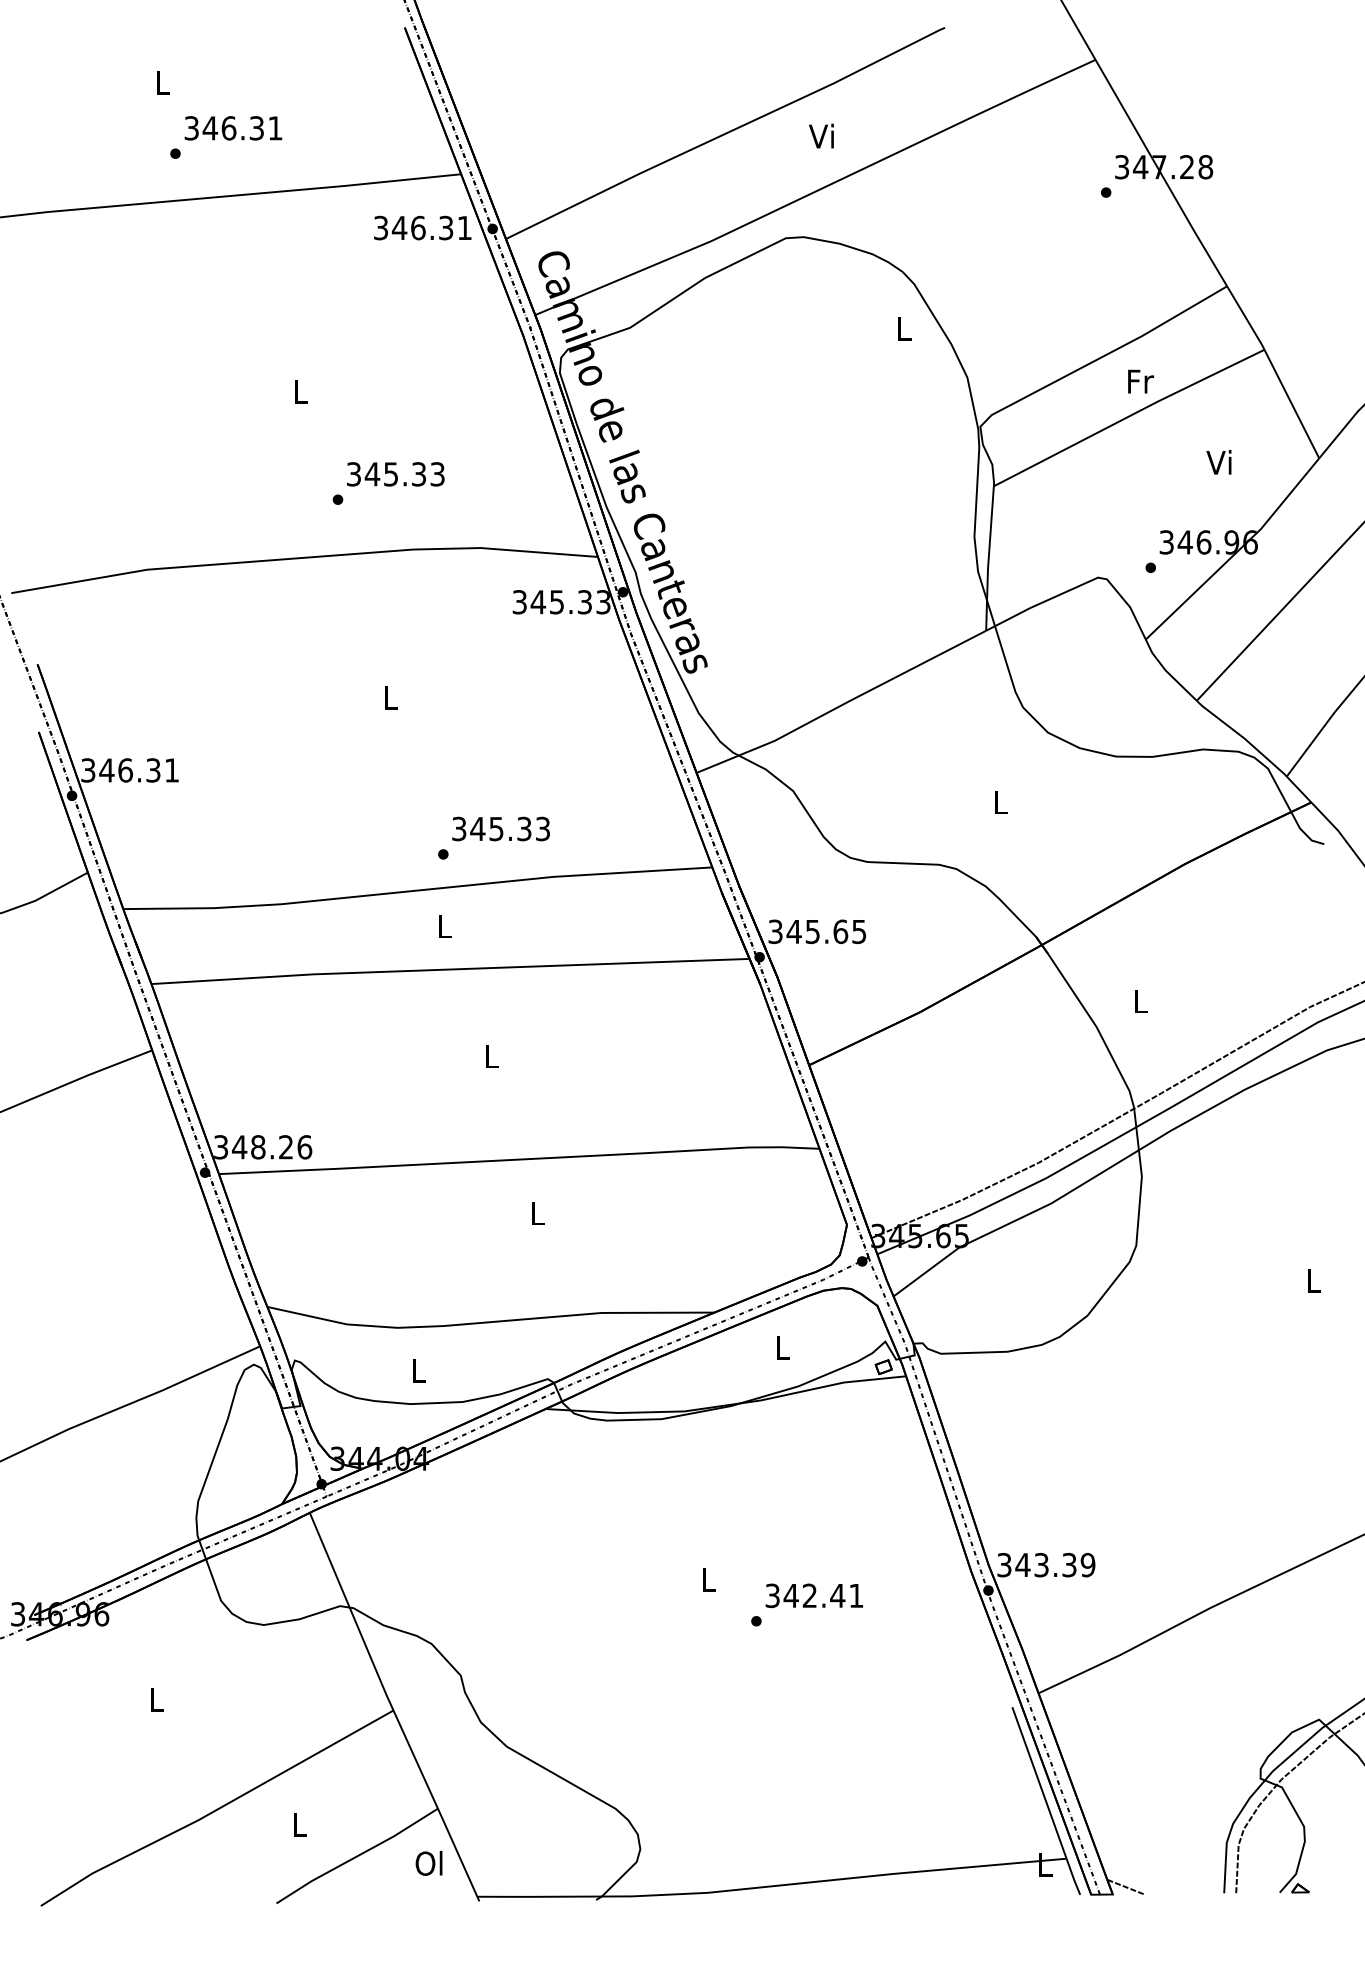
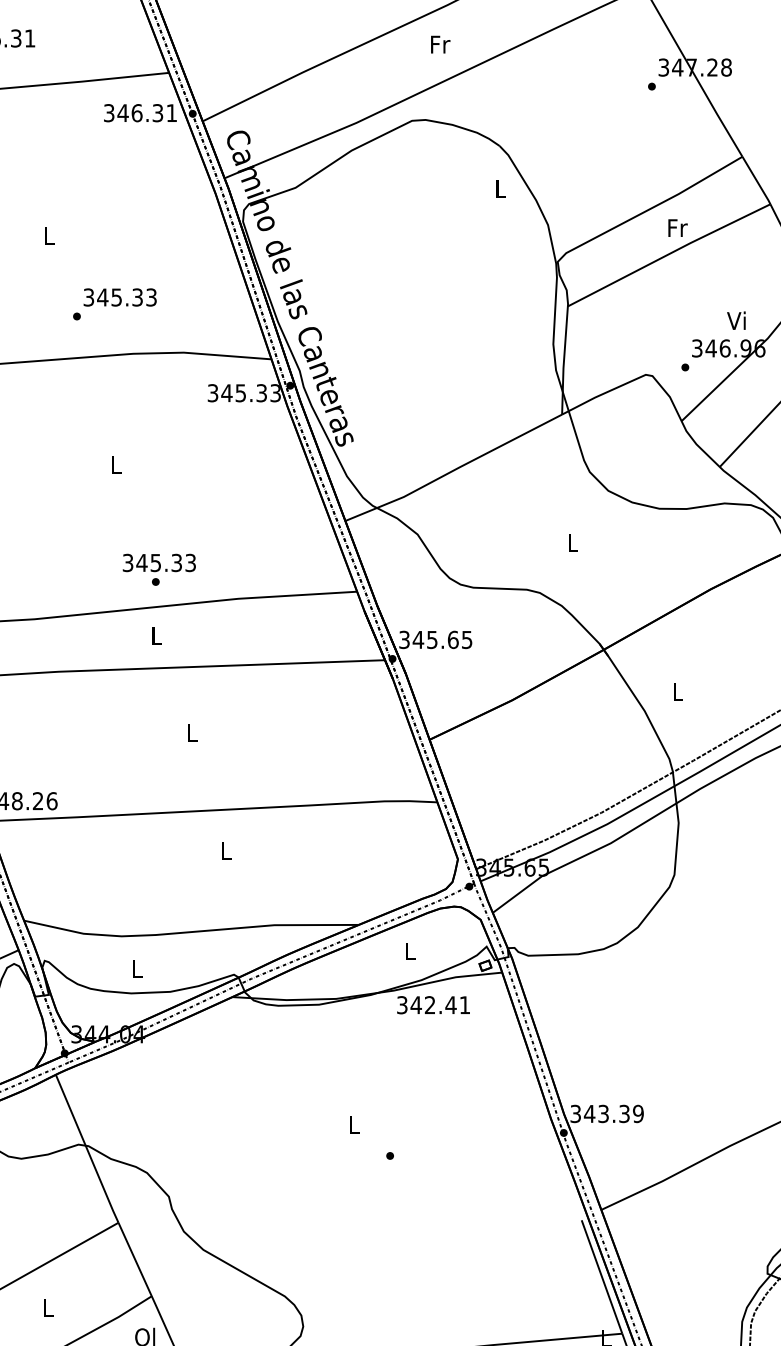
text: (822, 135) -> (439, 43), Vi -> Fr
text: (1218, 462) -> (736, 320), moved
text: (500, 828) -> (158, 562), moved
text: (813, 1595) -> (432, 1004), moved

